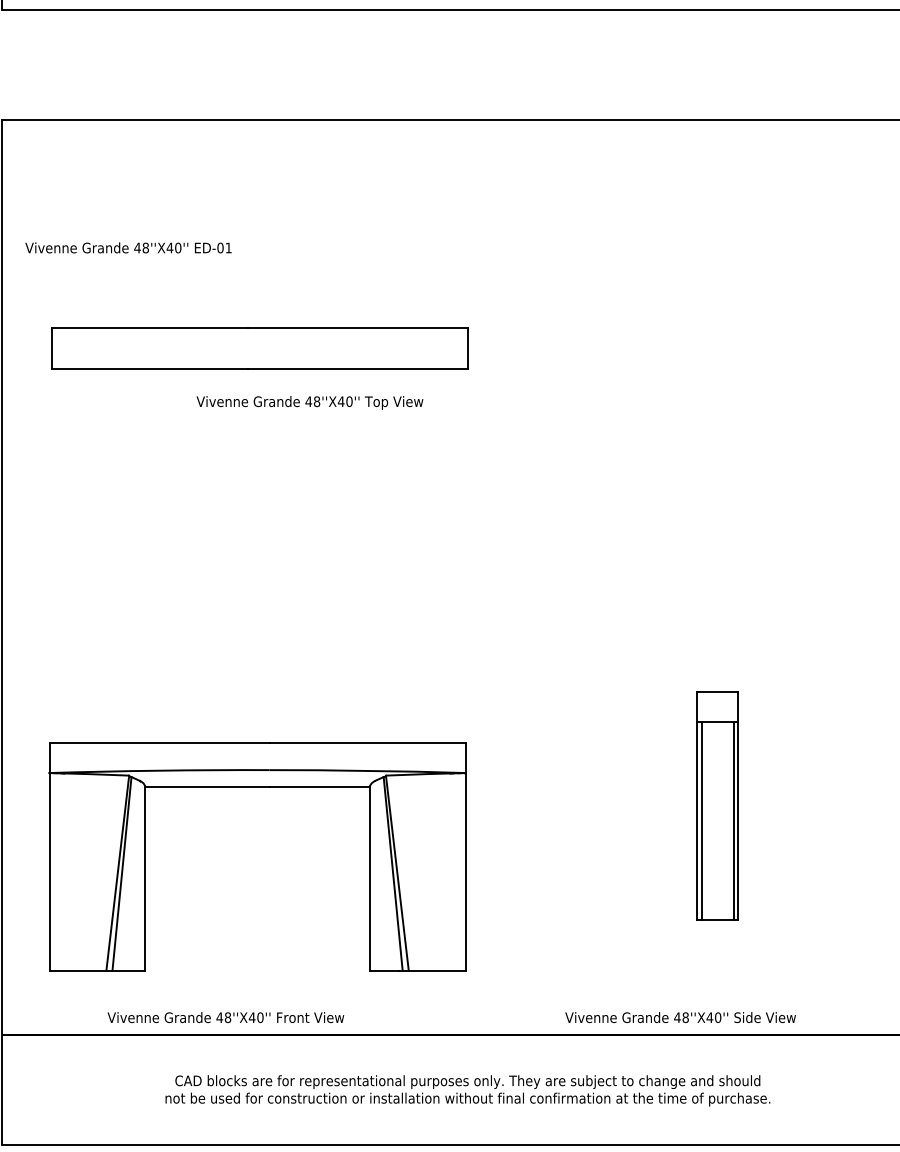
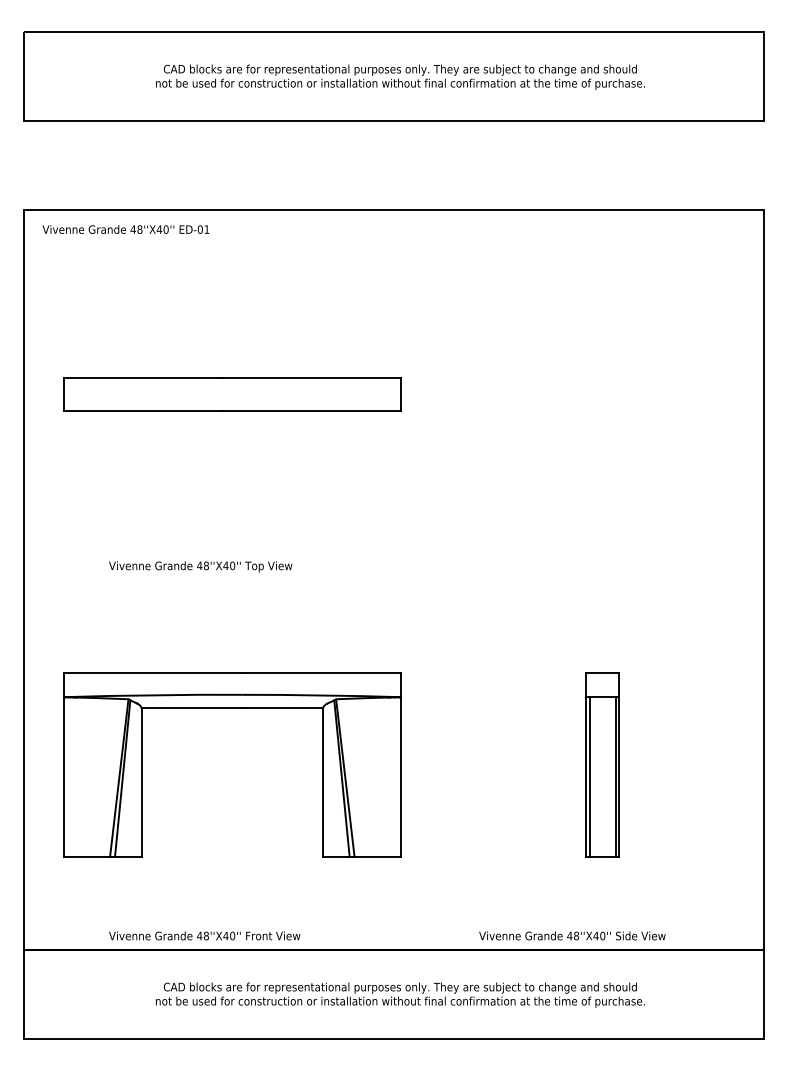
text: (127, 247) -> (125, 229), moved
text: (309, 402) -> (200, 566), moved
part: (257, 787) -> (232, 708), moved

